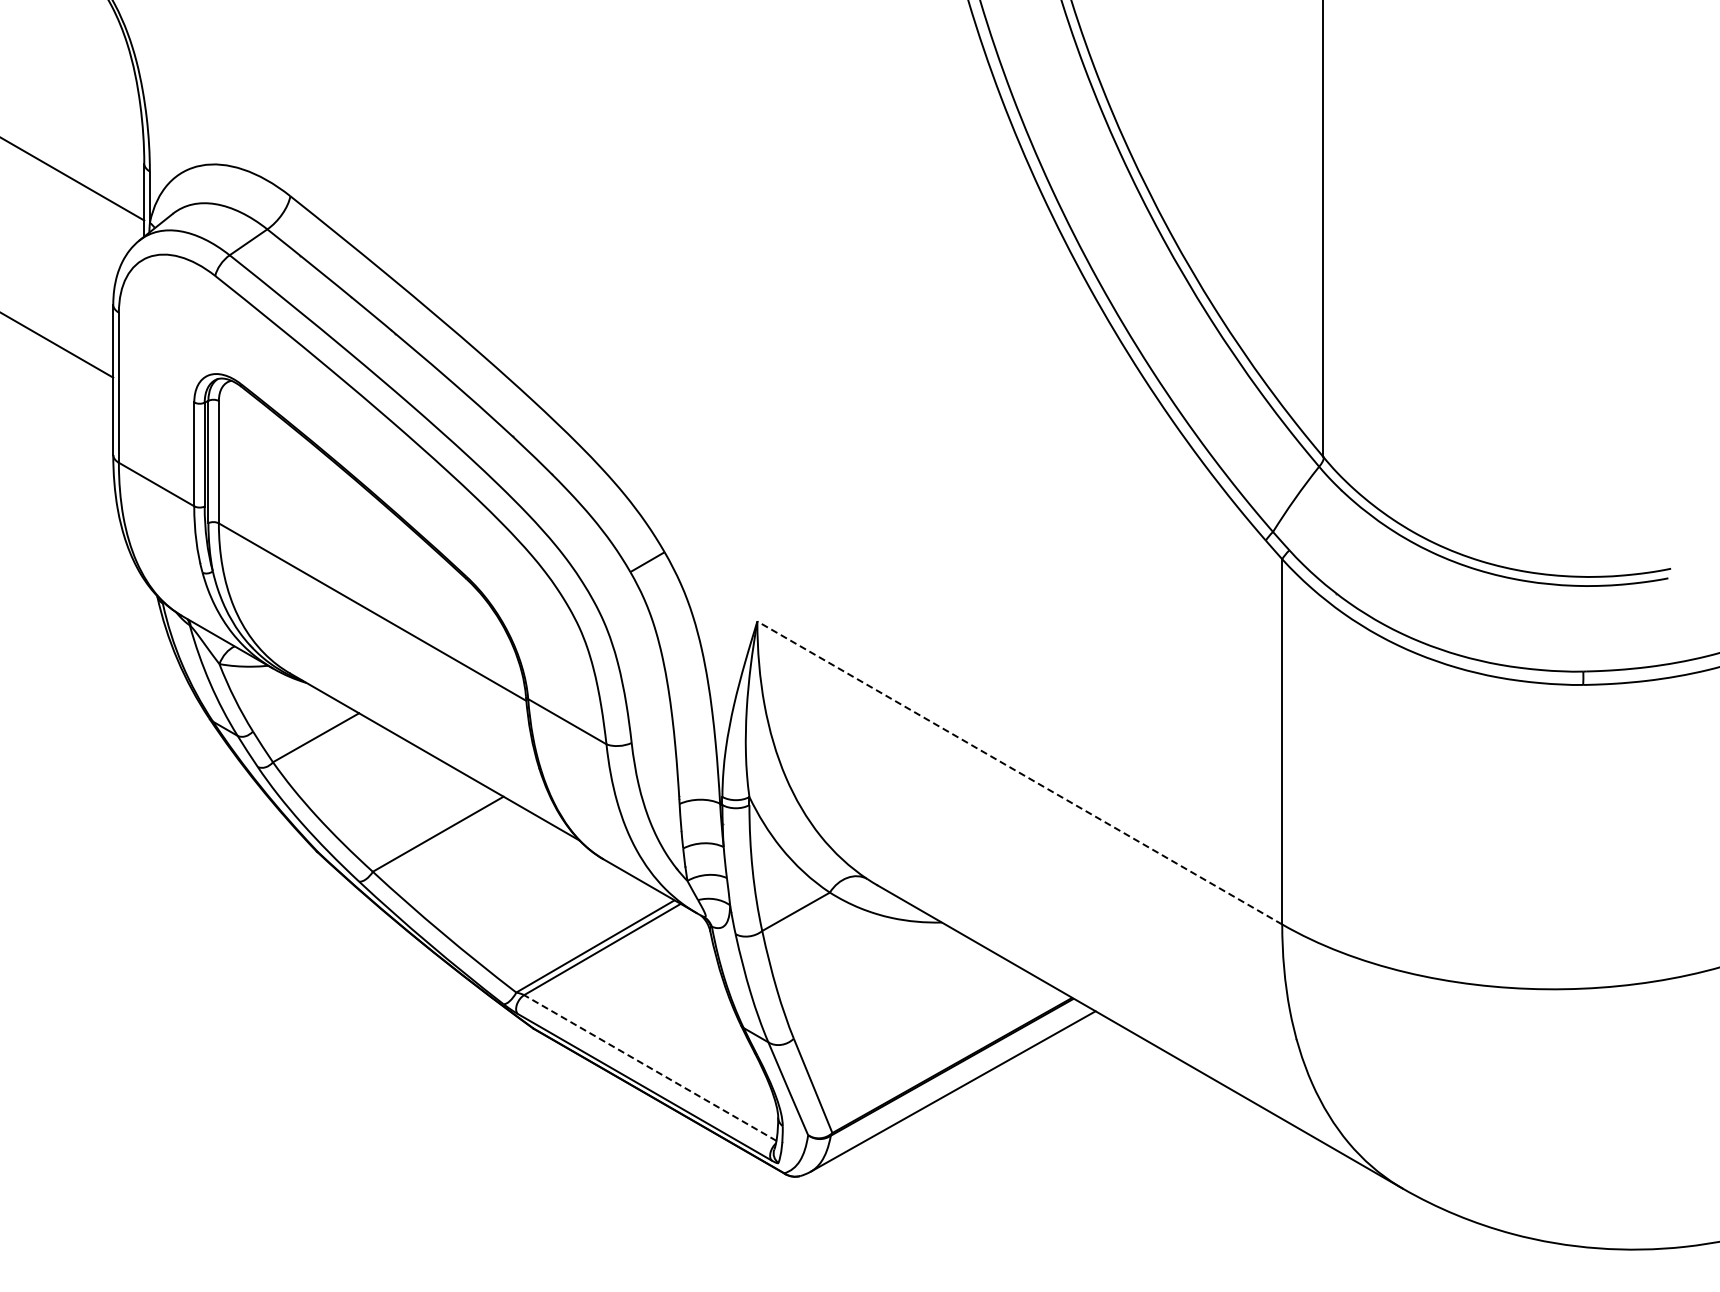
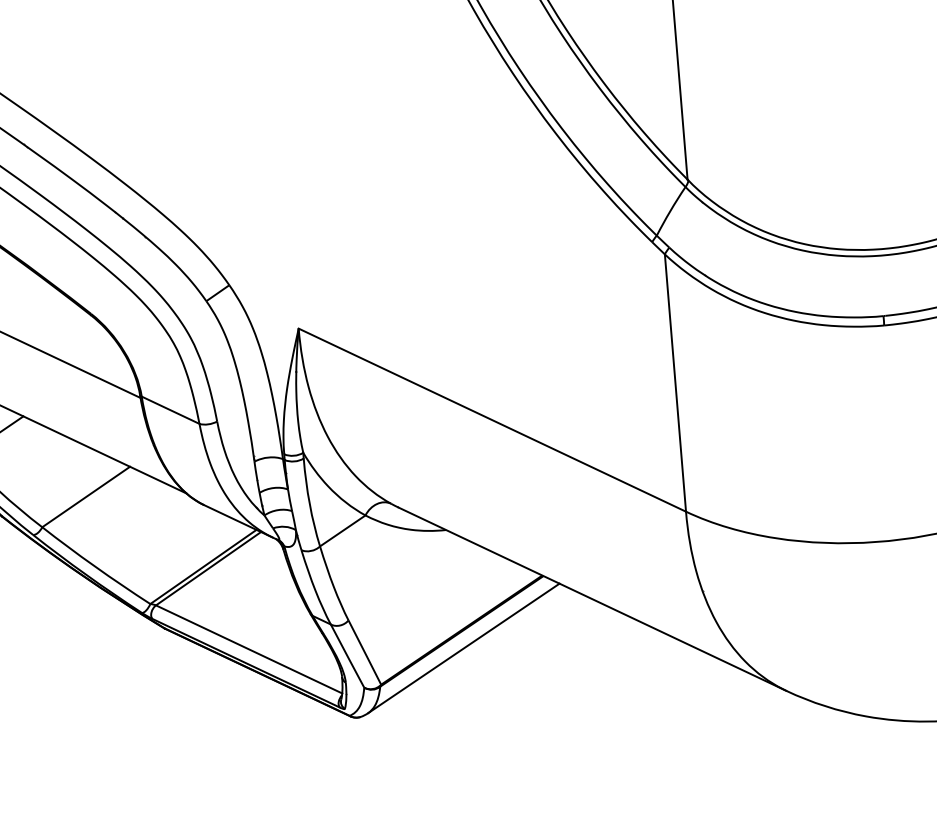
line: (1019, 772) -> (492, 419), dashed -> solid
line: (650, 1068) -> (249, 649), dashed -> solid

